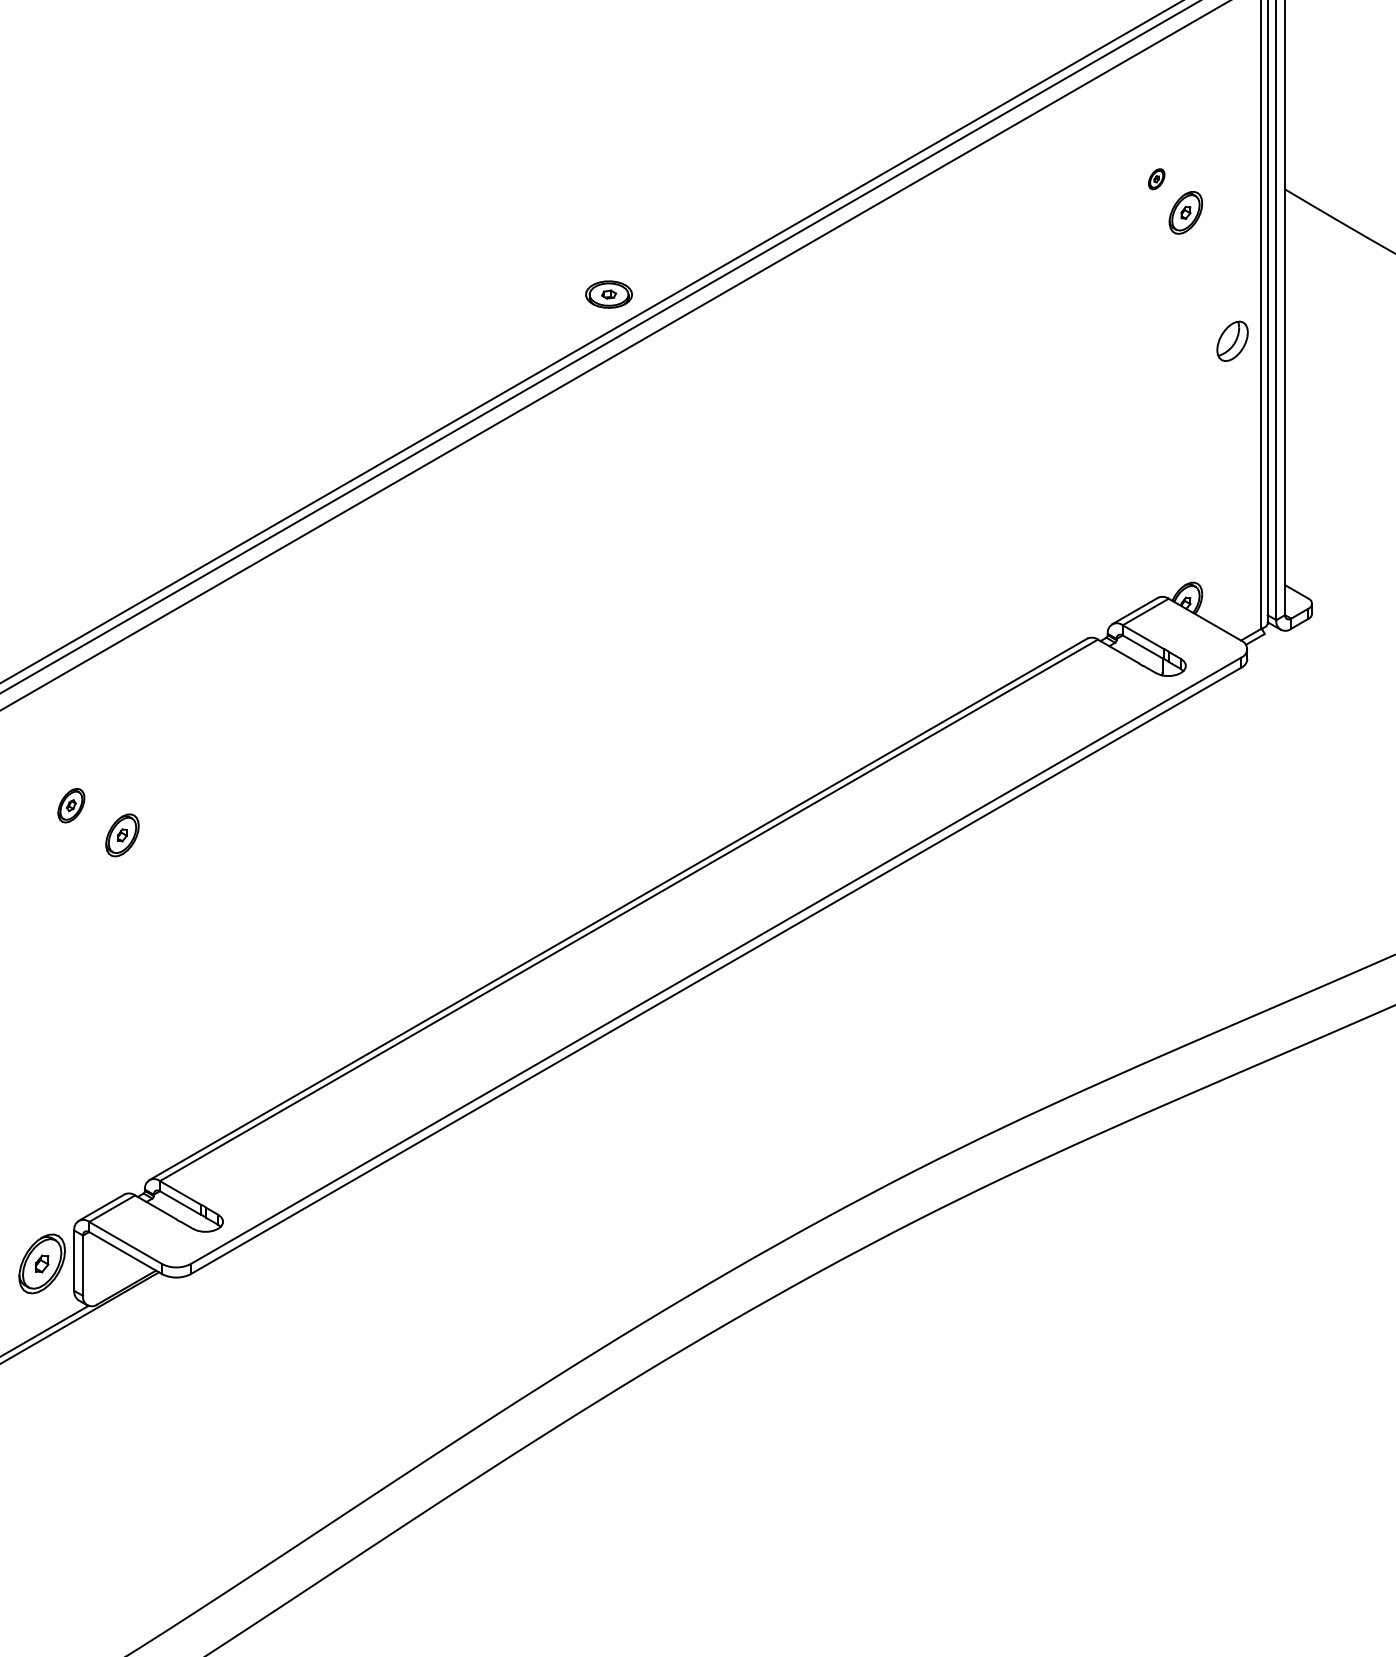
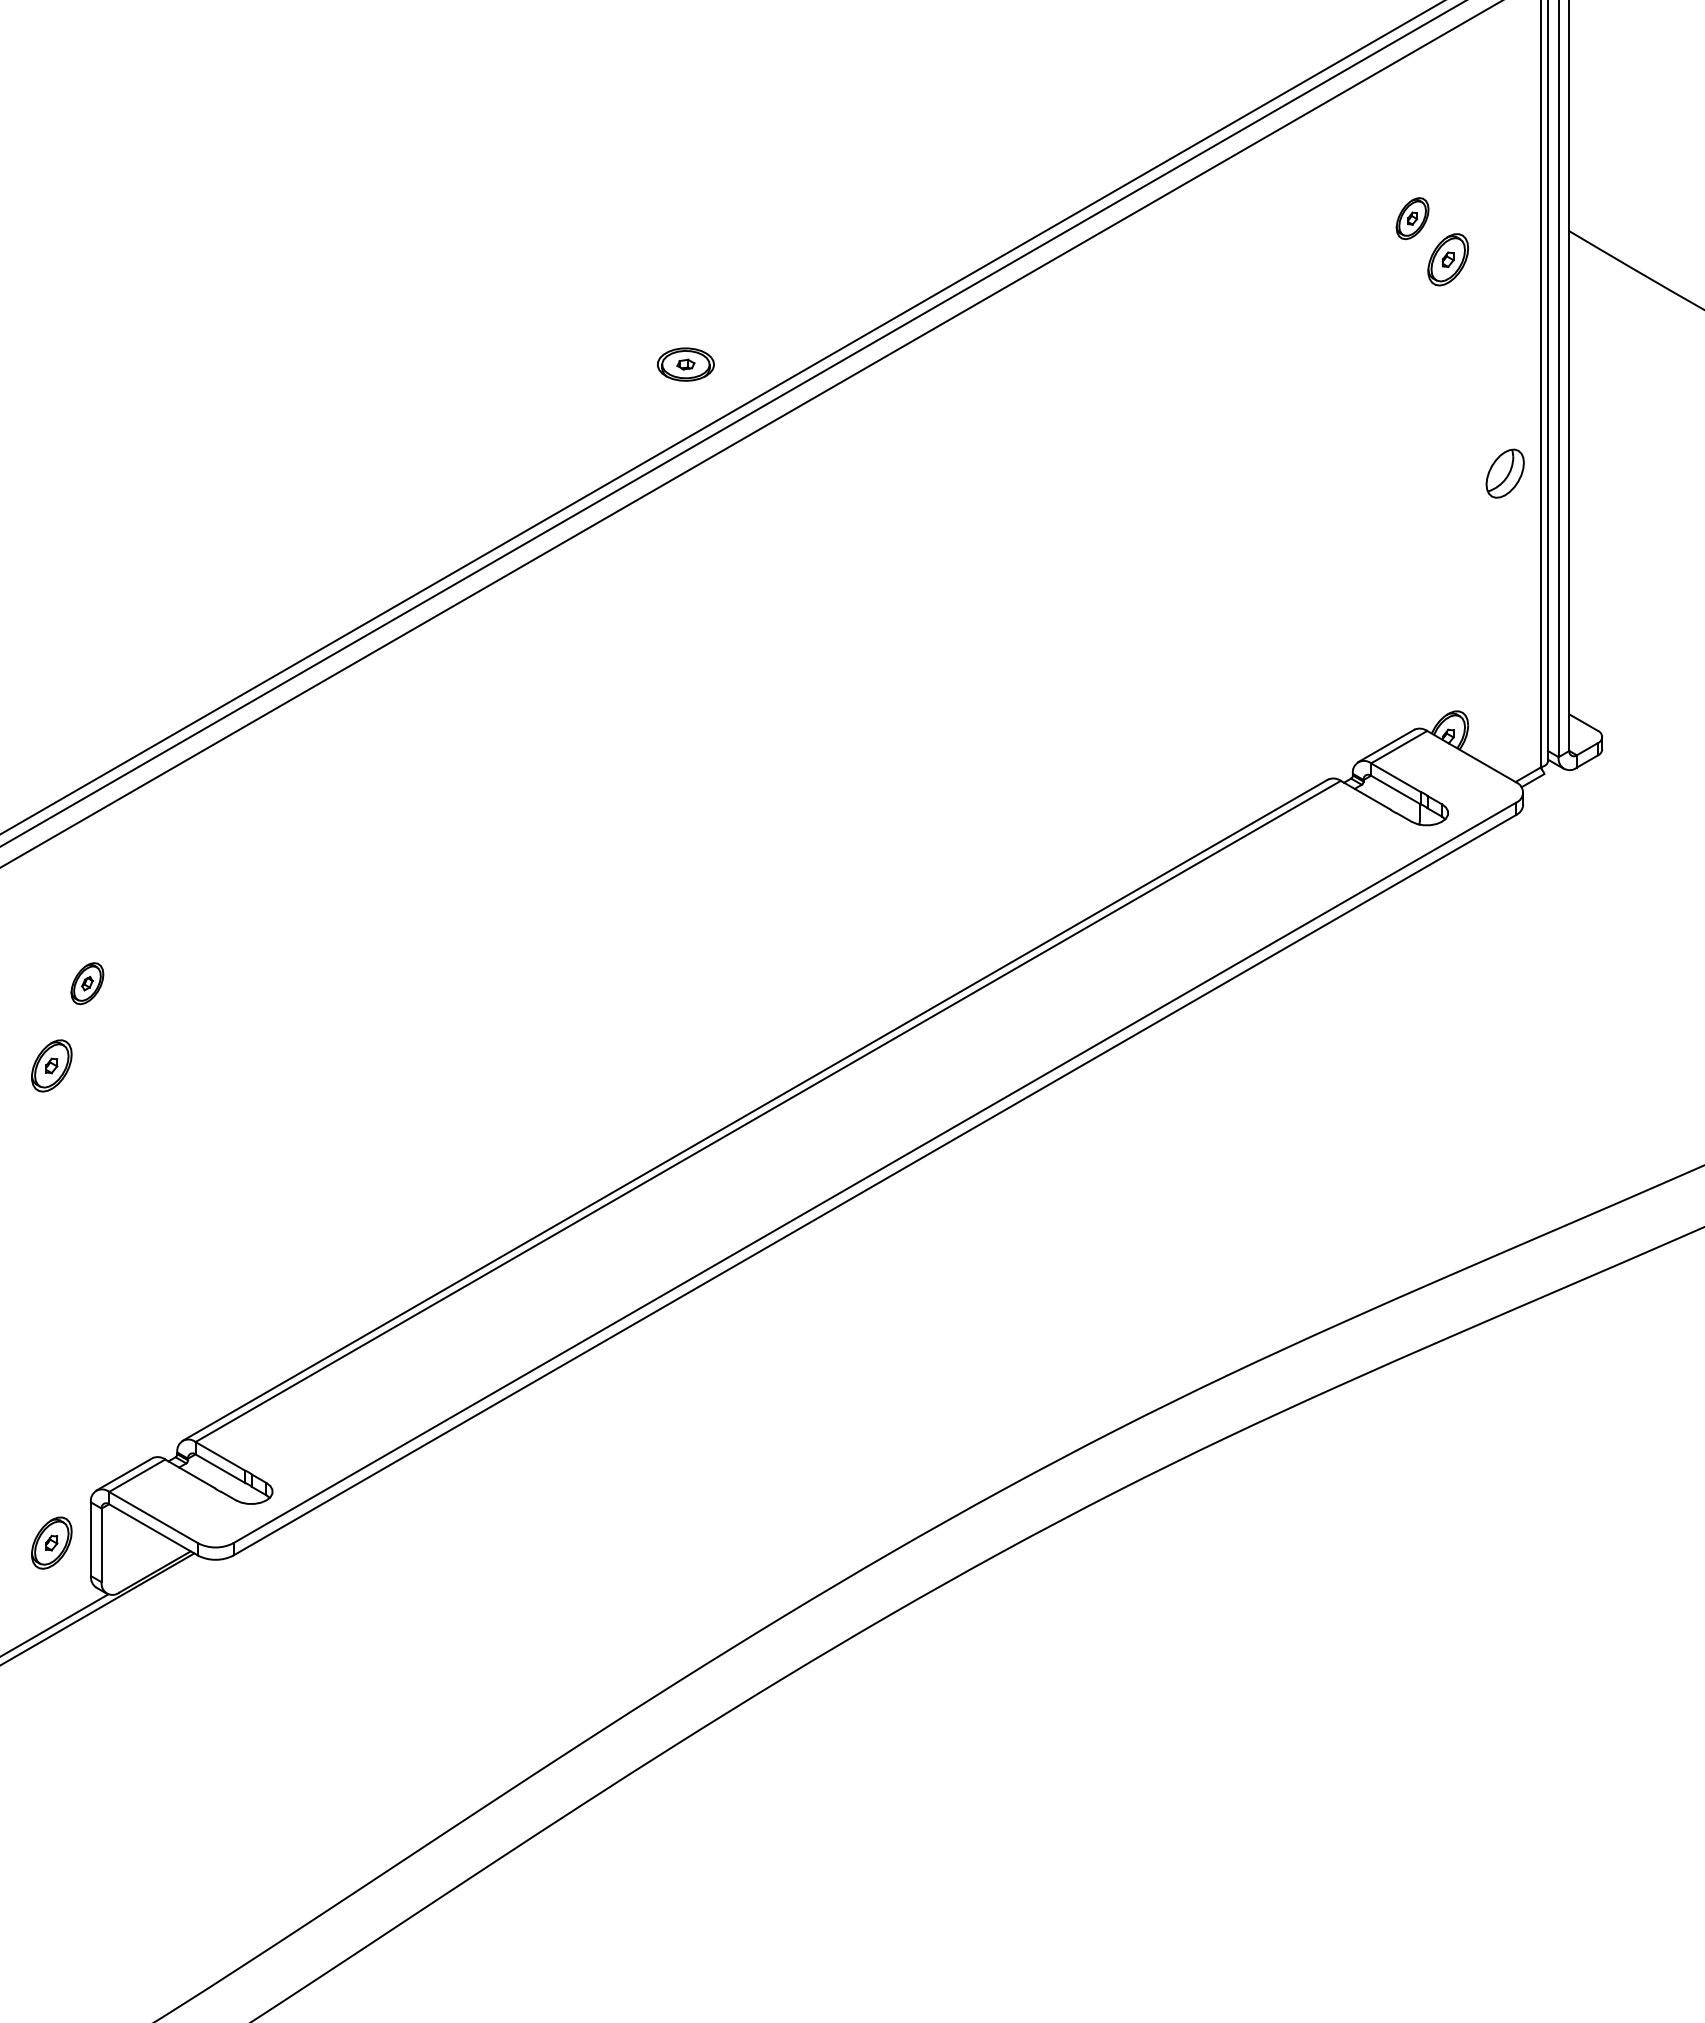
part: (1156, 179) -> (1412, 218), size x1.67
part: (608, 294) -> (685, 364), moved
part: (1231, 341) -> (1504, 473), moved
part: (122, 835) -> (51, 1065), moved
part: (41, 1263) -> (51, 1542), size x0.71

